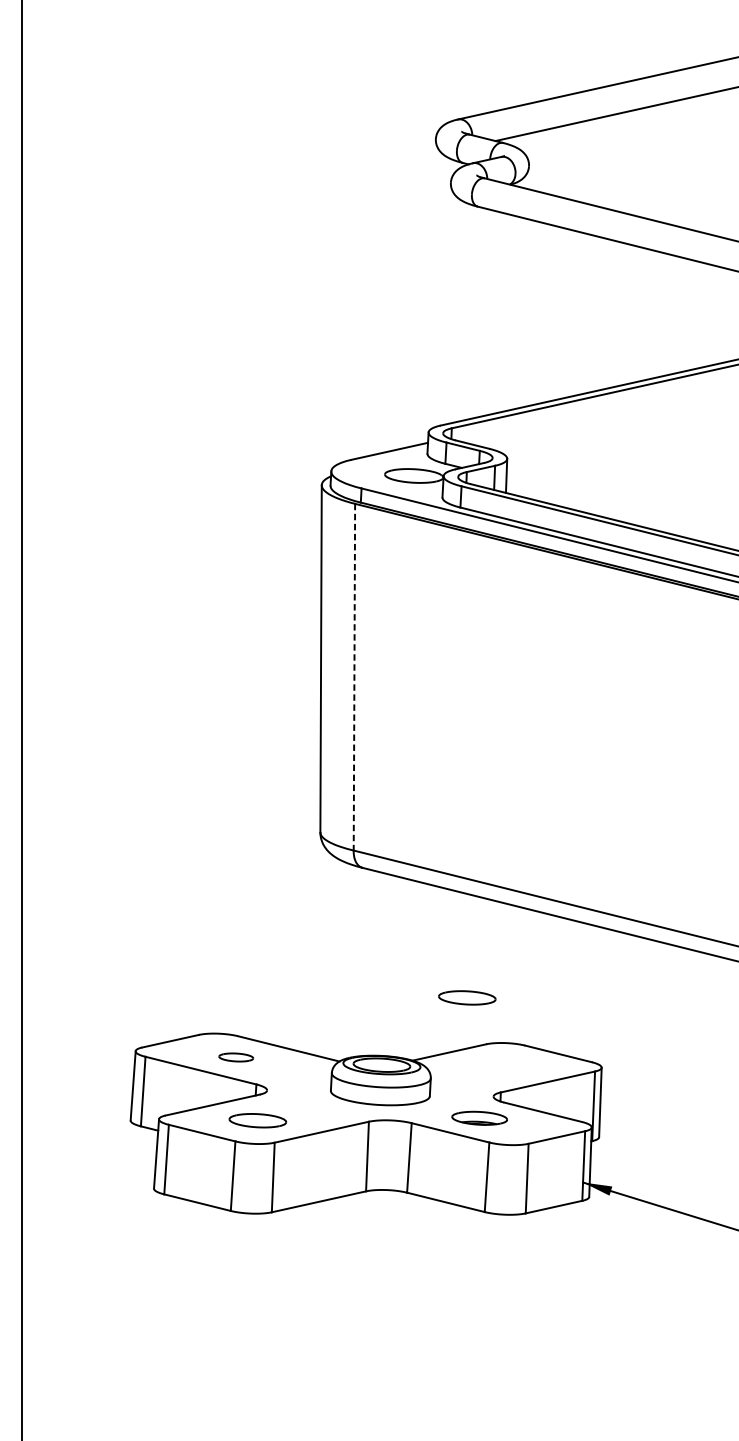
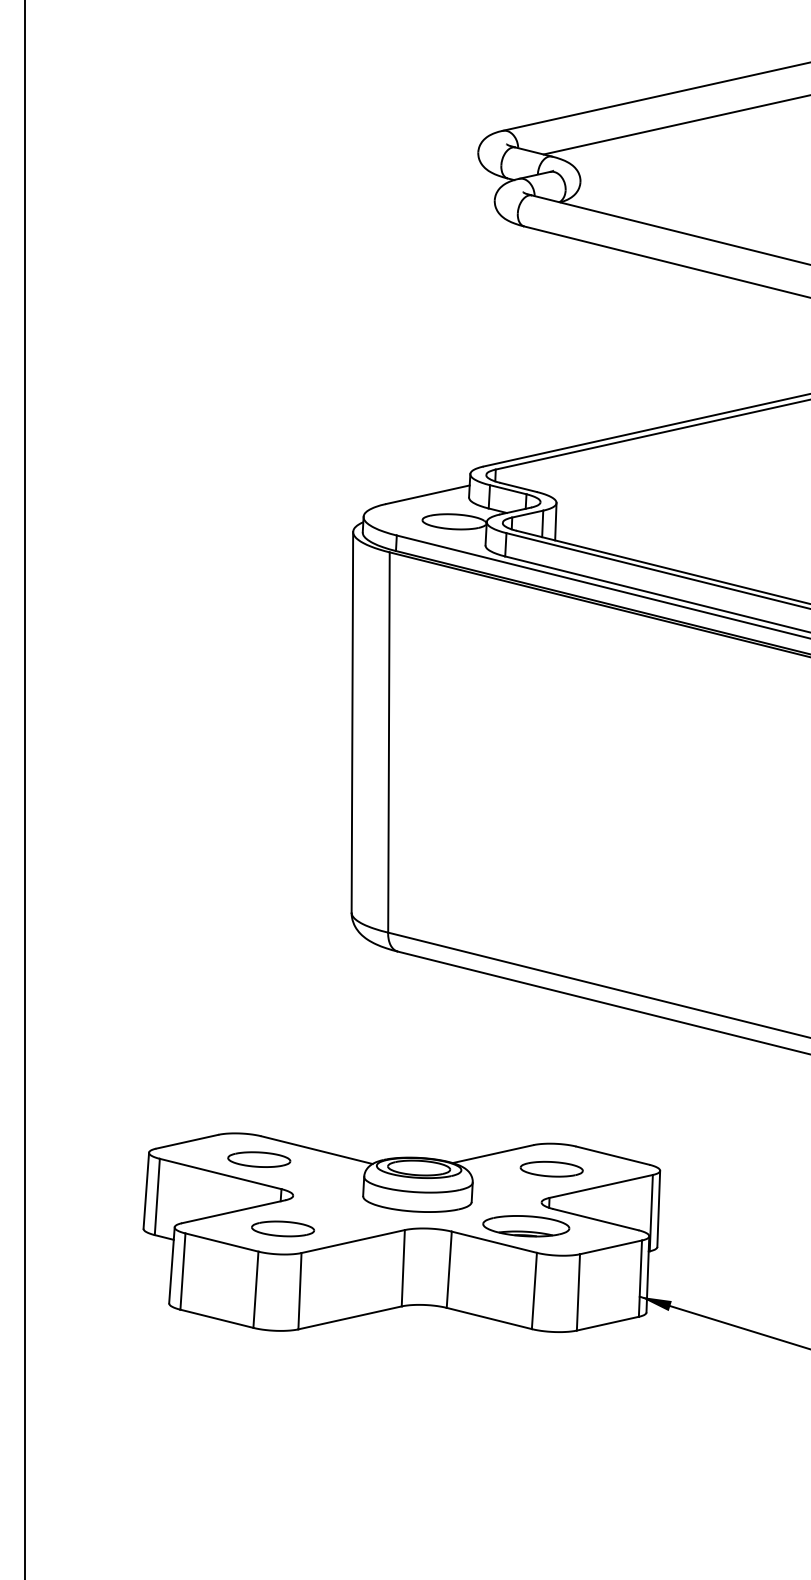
line: (353, 678) -> (388, 743), dashed -> solid
part: (467, 997) -> (551, 1168), moved
part: (236, 1057) -> (259, 1159), size x1.67
part: (479, 1118) -> (526, 1226), size x1.43

